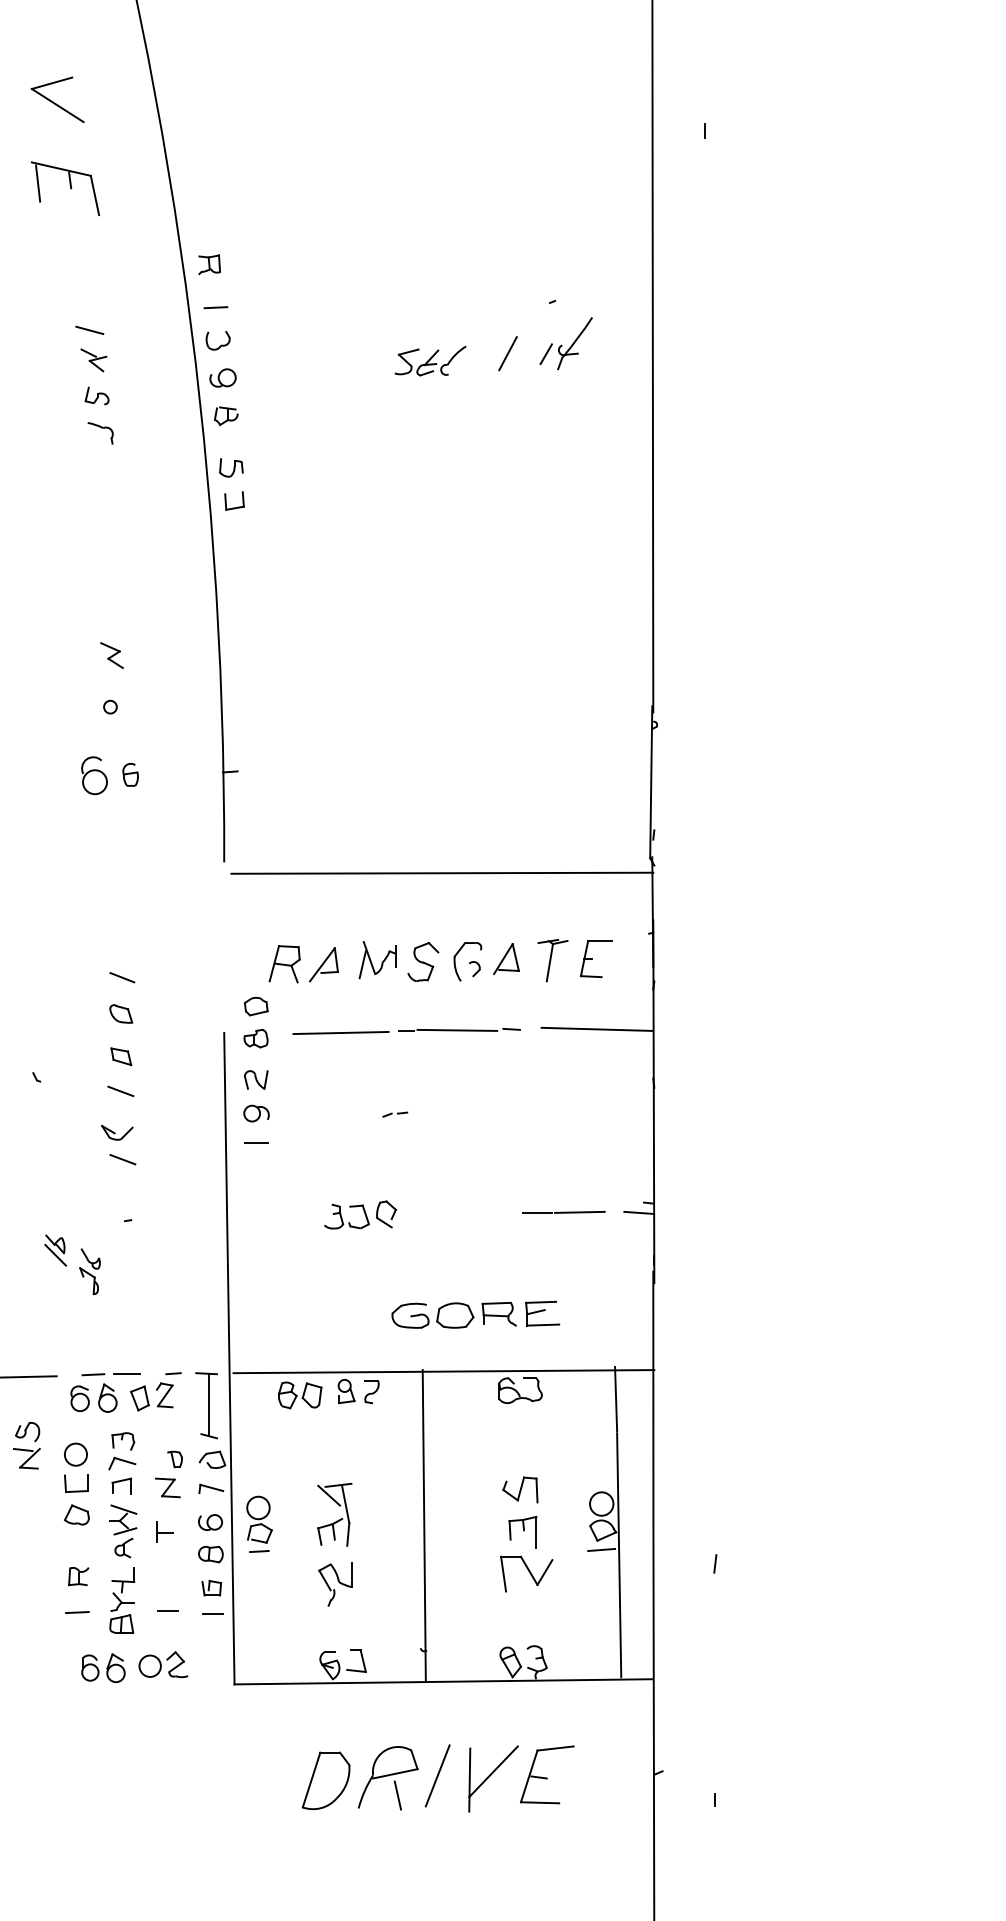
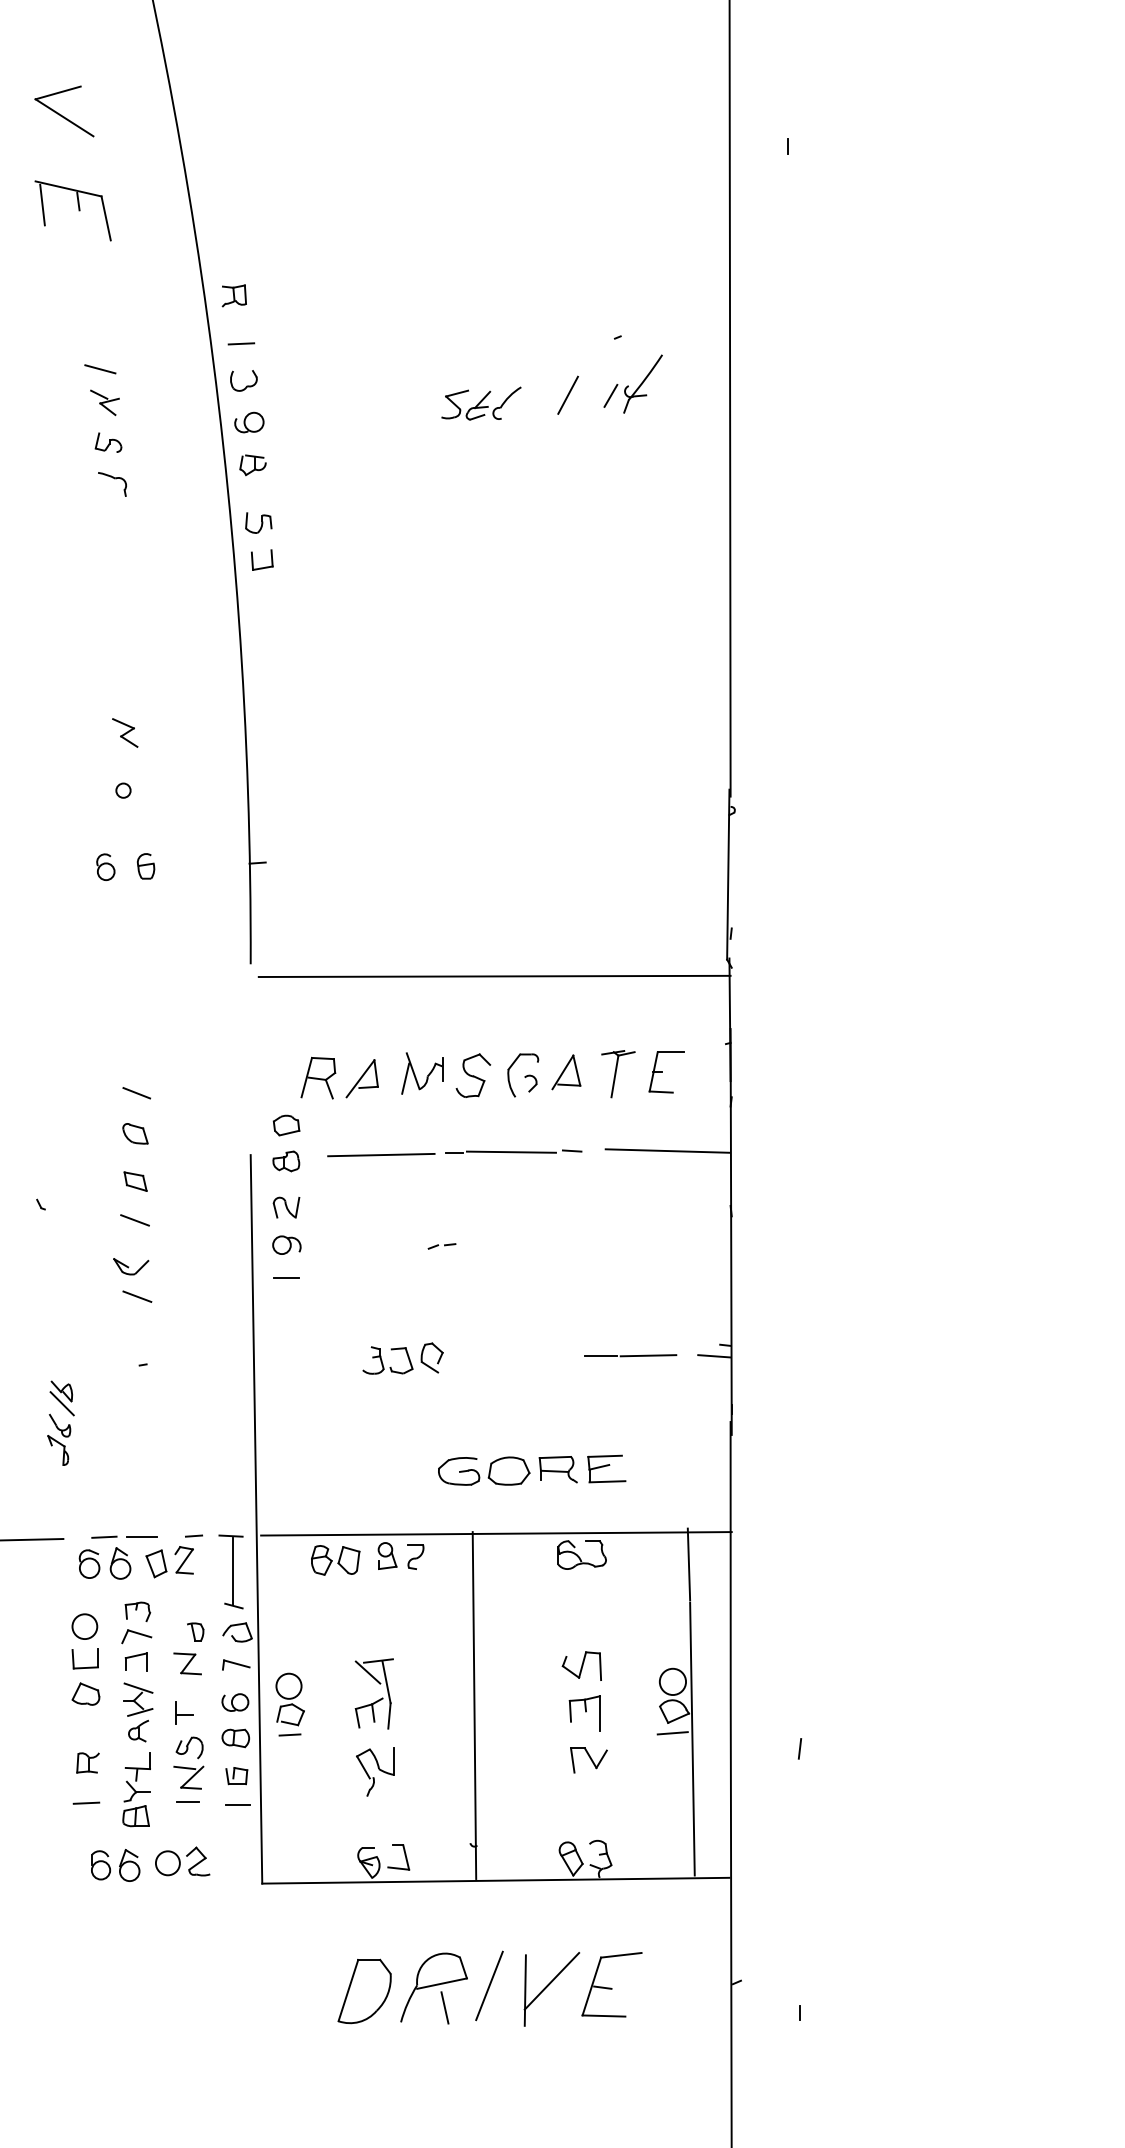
part: (94, 775) -> (105, 867), size x0.62
part: (89, 1271) -> (58, 1439), moved
part: (26, 1445) -> (188, 1762), moved
part: (526, 1574) -> (588, 1760), size x0.62

